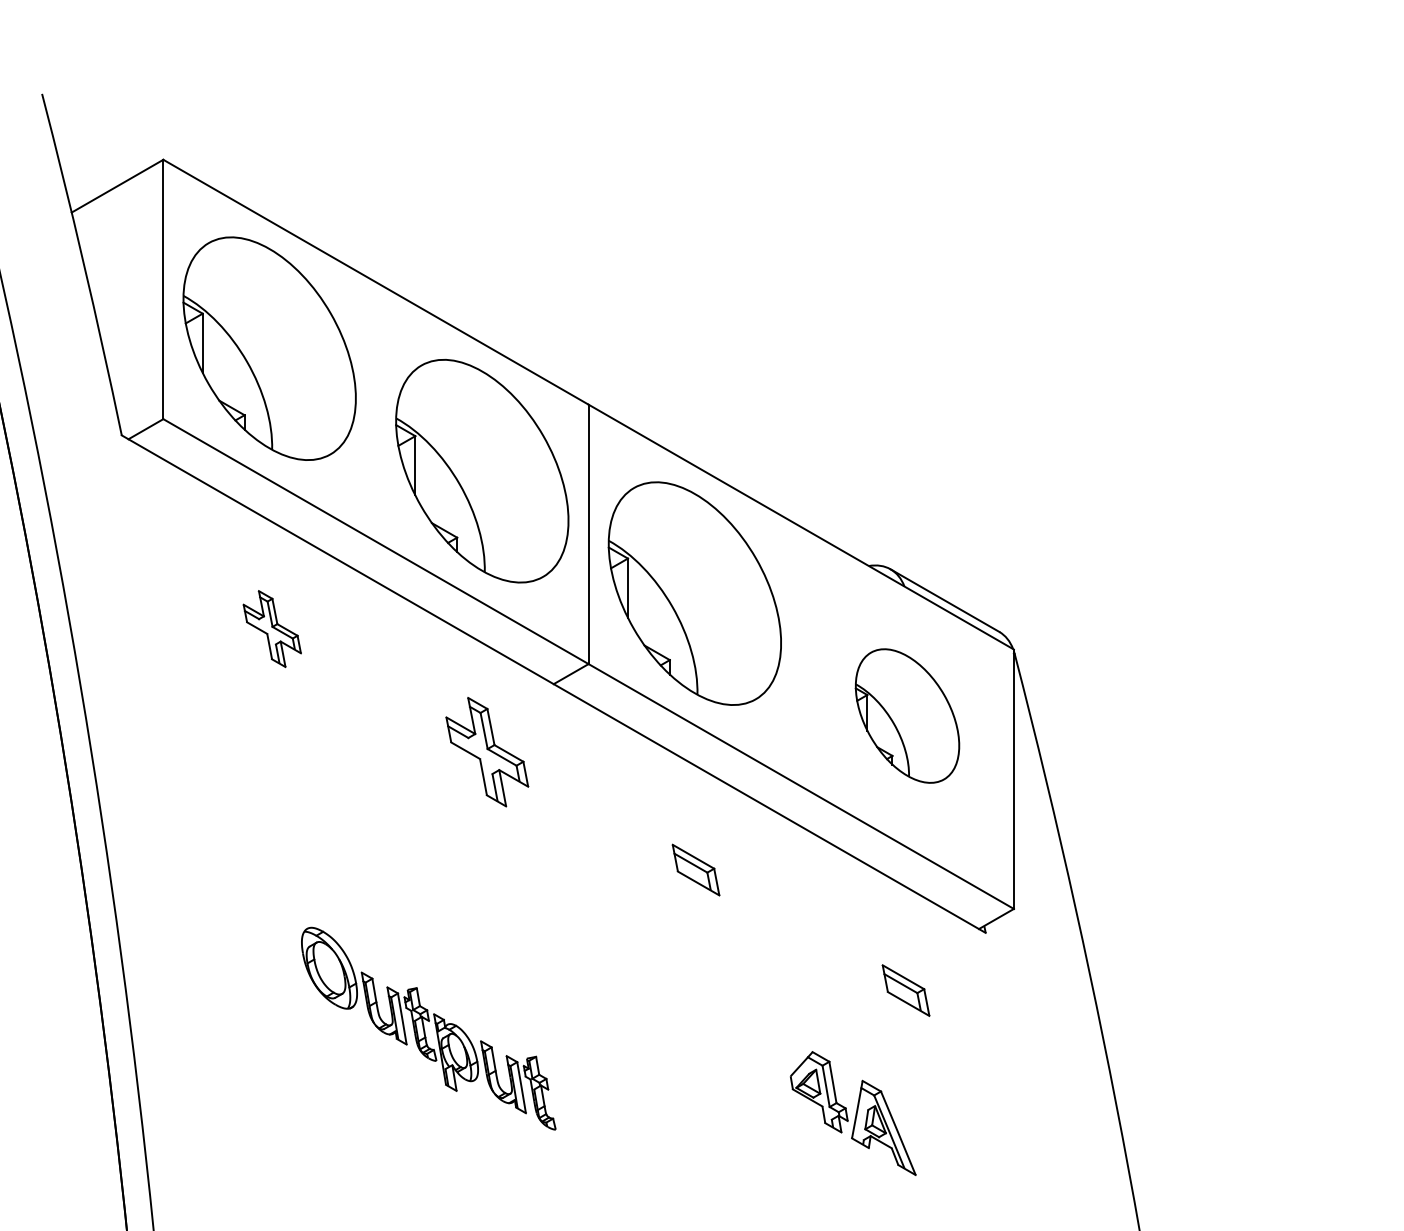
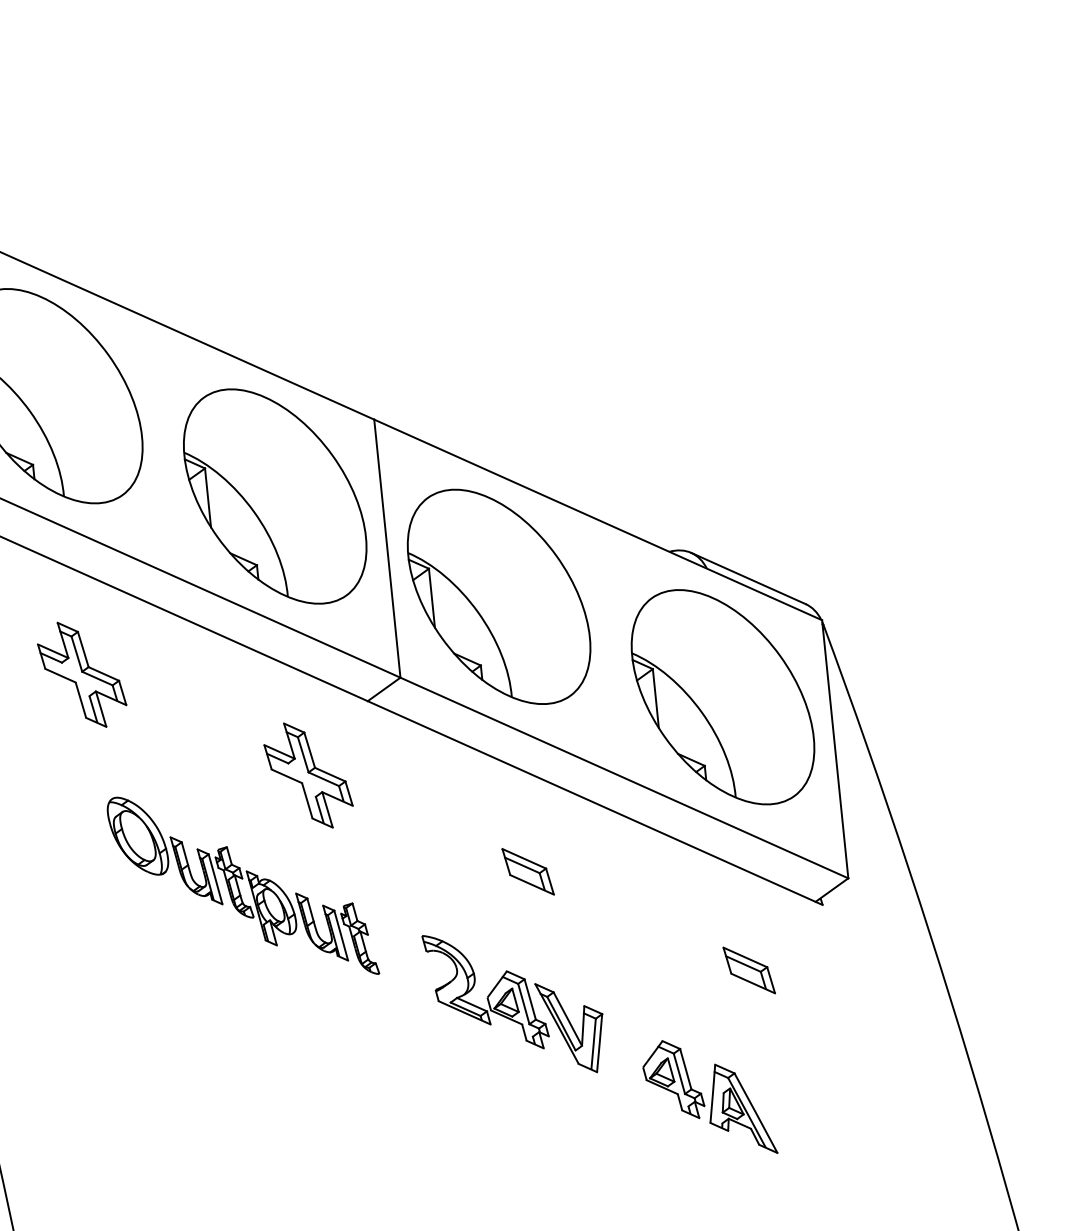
part: (272, 628) -> (82, 674), size x1.43
part: (907, 715) -> (722, 696), size x1.67
part: (669, 999) -> (514, 1003), added
part: (428, 1028) -> (242, 886), moved

